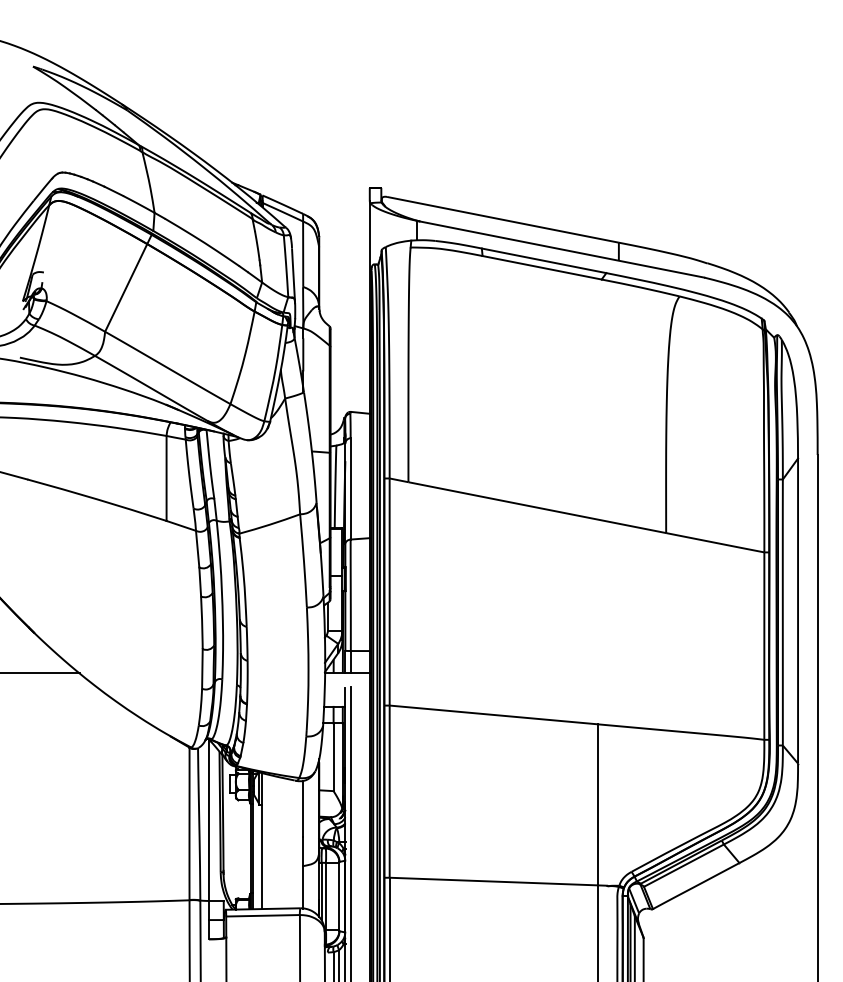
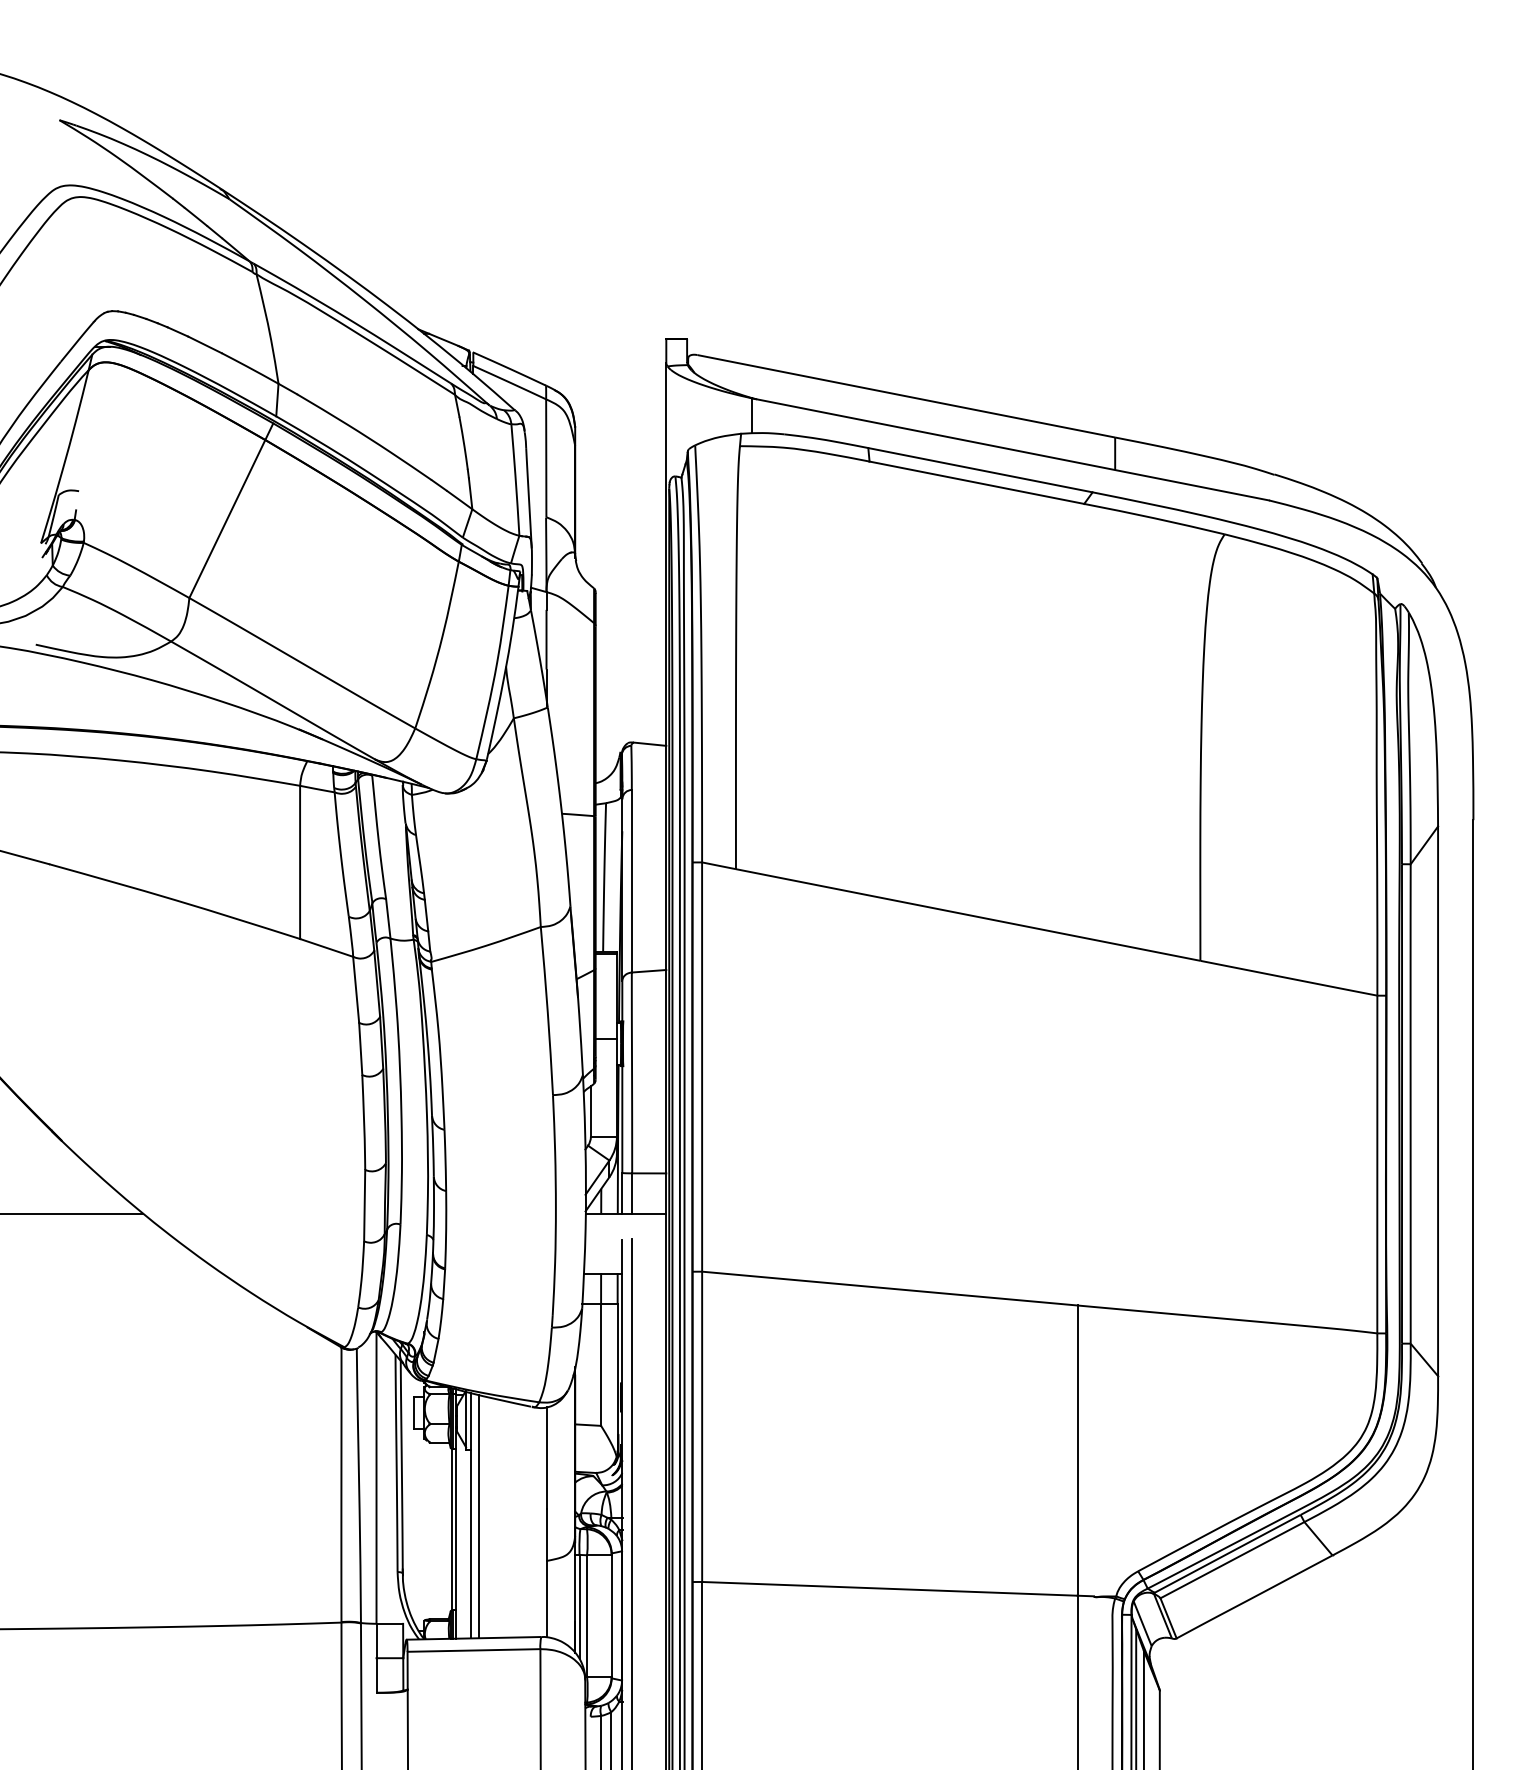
line: (265, 840) -> (478, 1514), added

